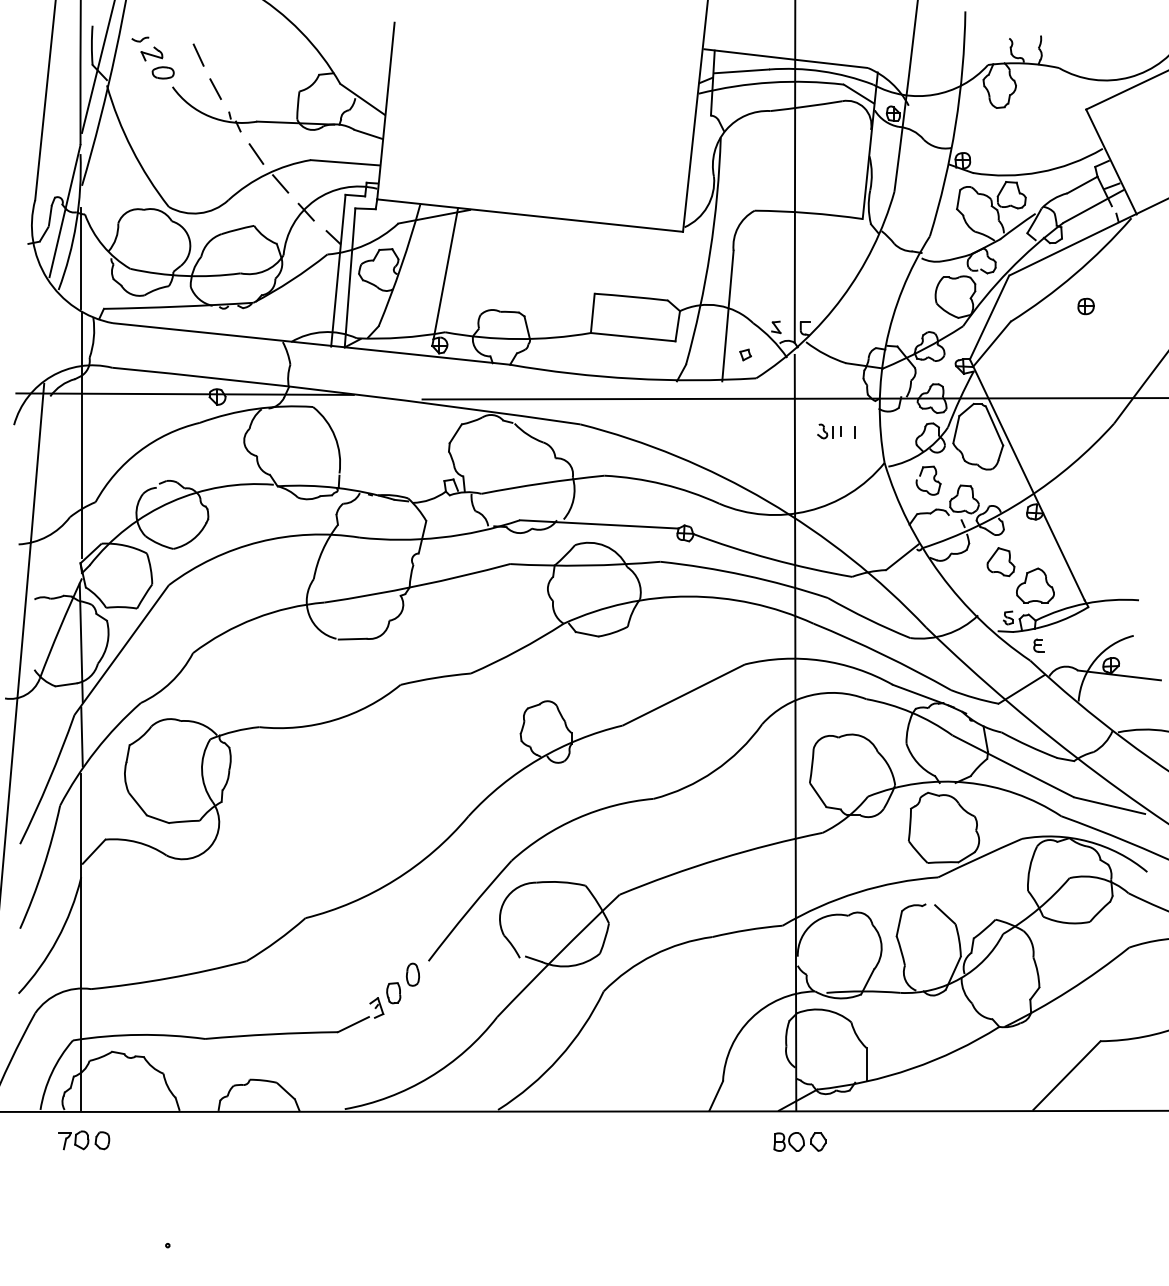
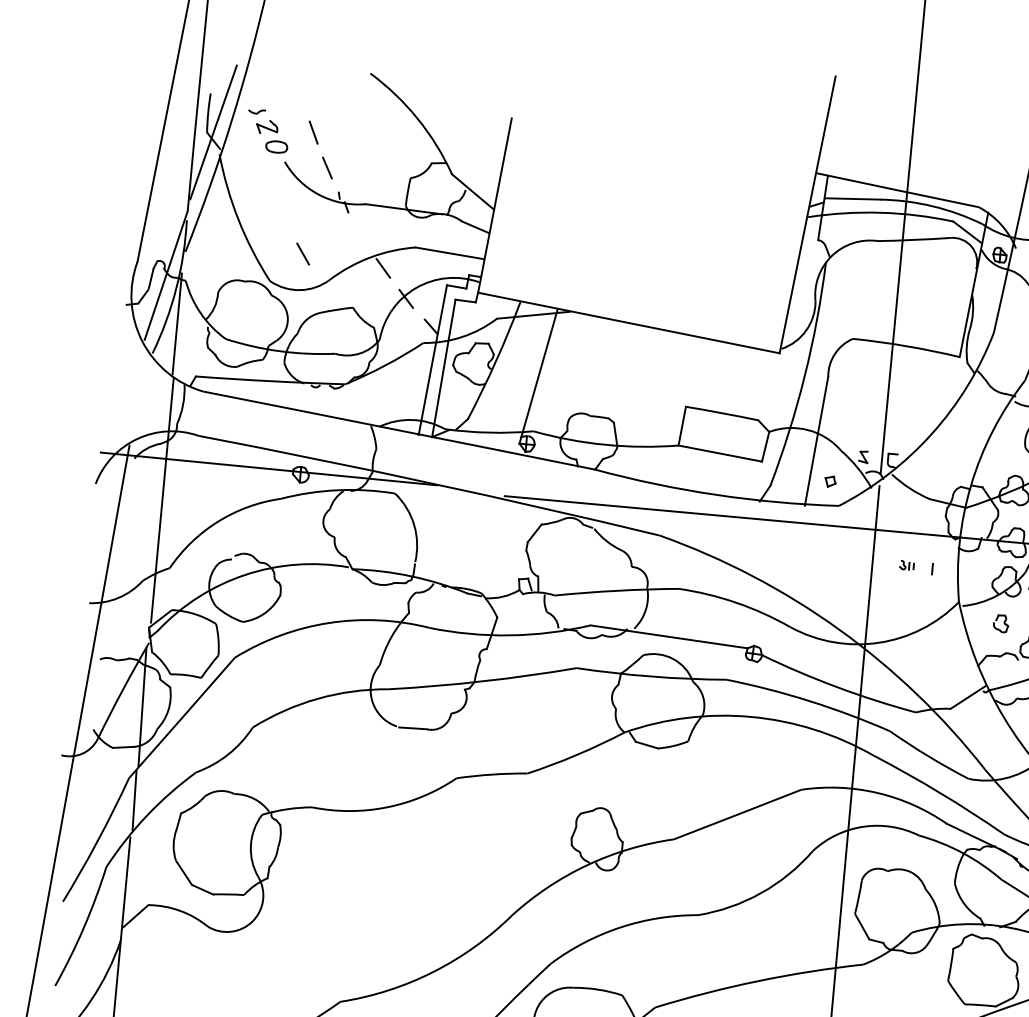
line: (256, 153) -> (303, 253), moved
part: (829, 431) -> (907, 565), size x0.6
part: (928, 480) -> (1001, 623), size x0.6

